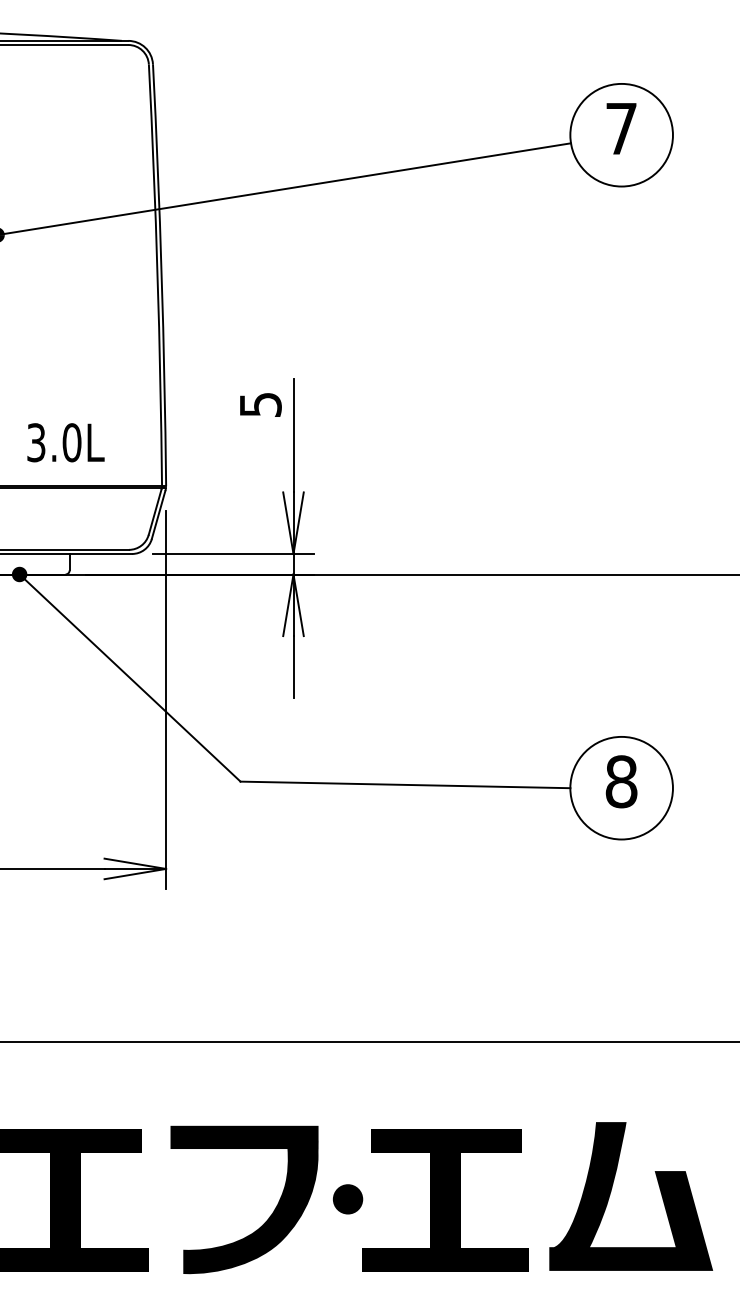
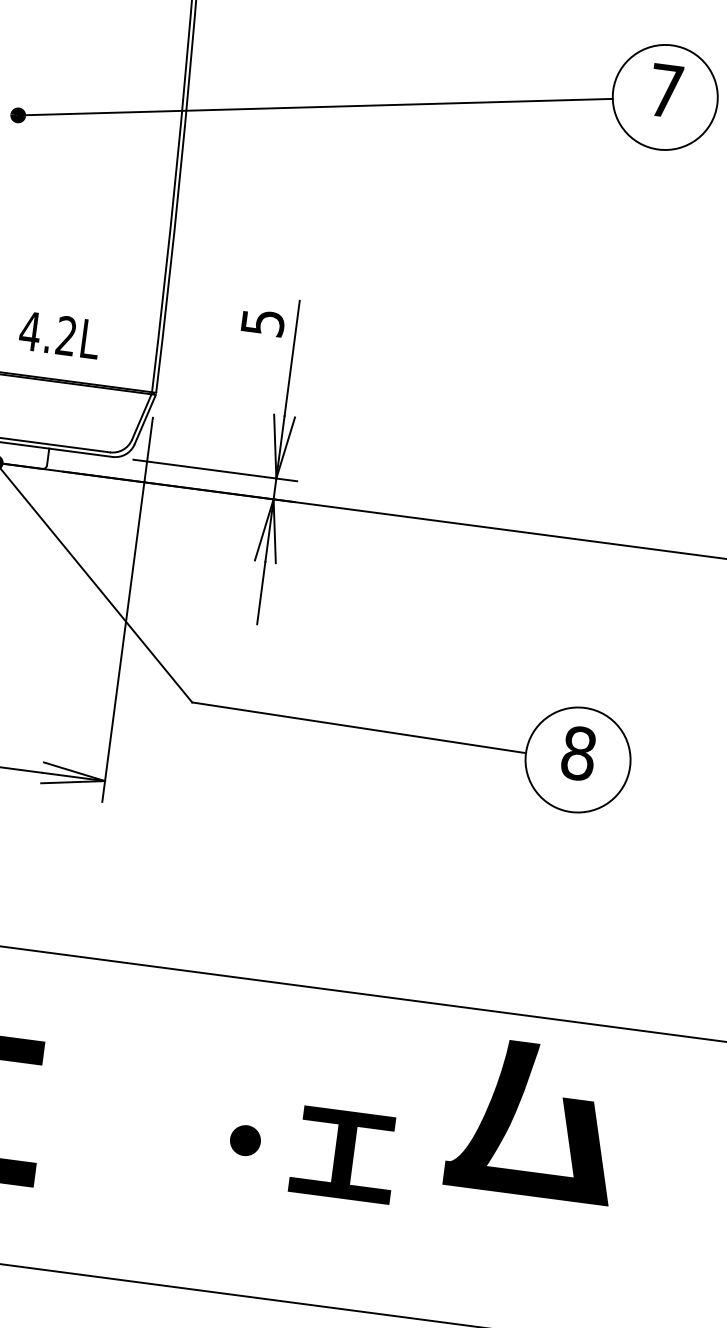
text: (53, 442) -> (47, 333), 3.0L -> 4.2L
part: (611, 1192) -> (515, 1113), moved
part: (445, 1200) -> (344, 1154), size x0.6
part: (269, 1216) -> (163, 1147), removed

